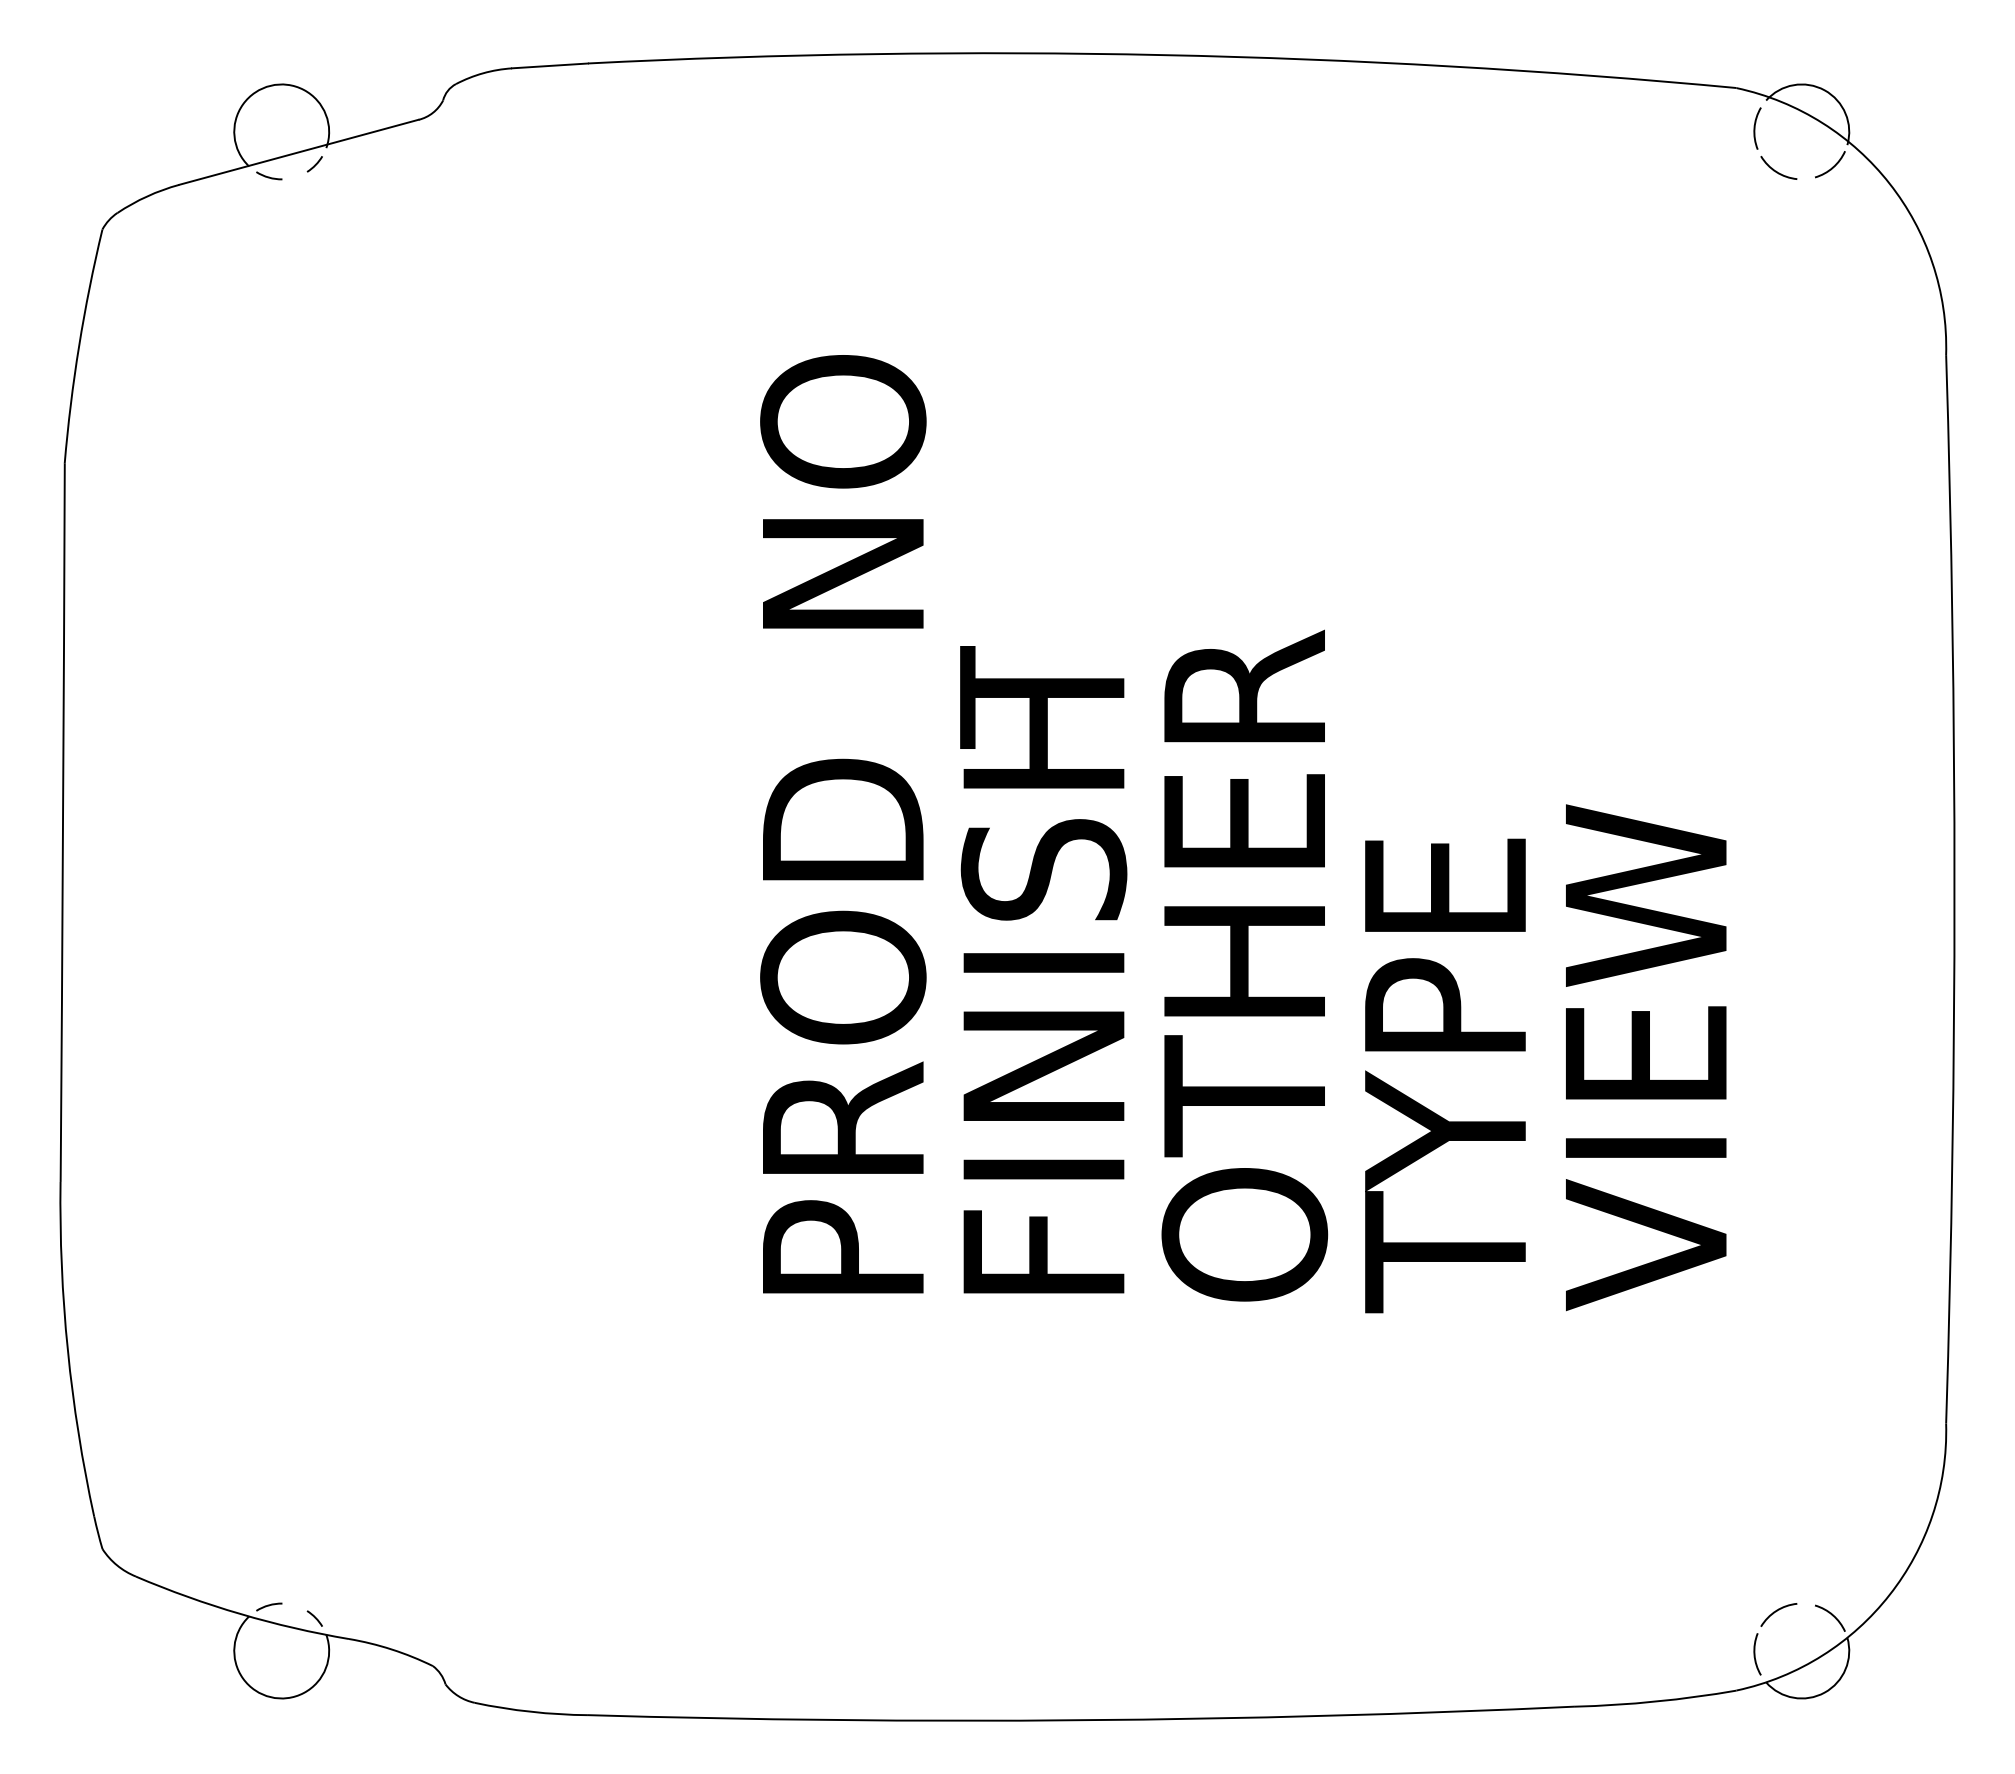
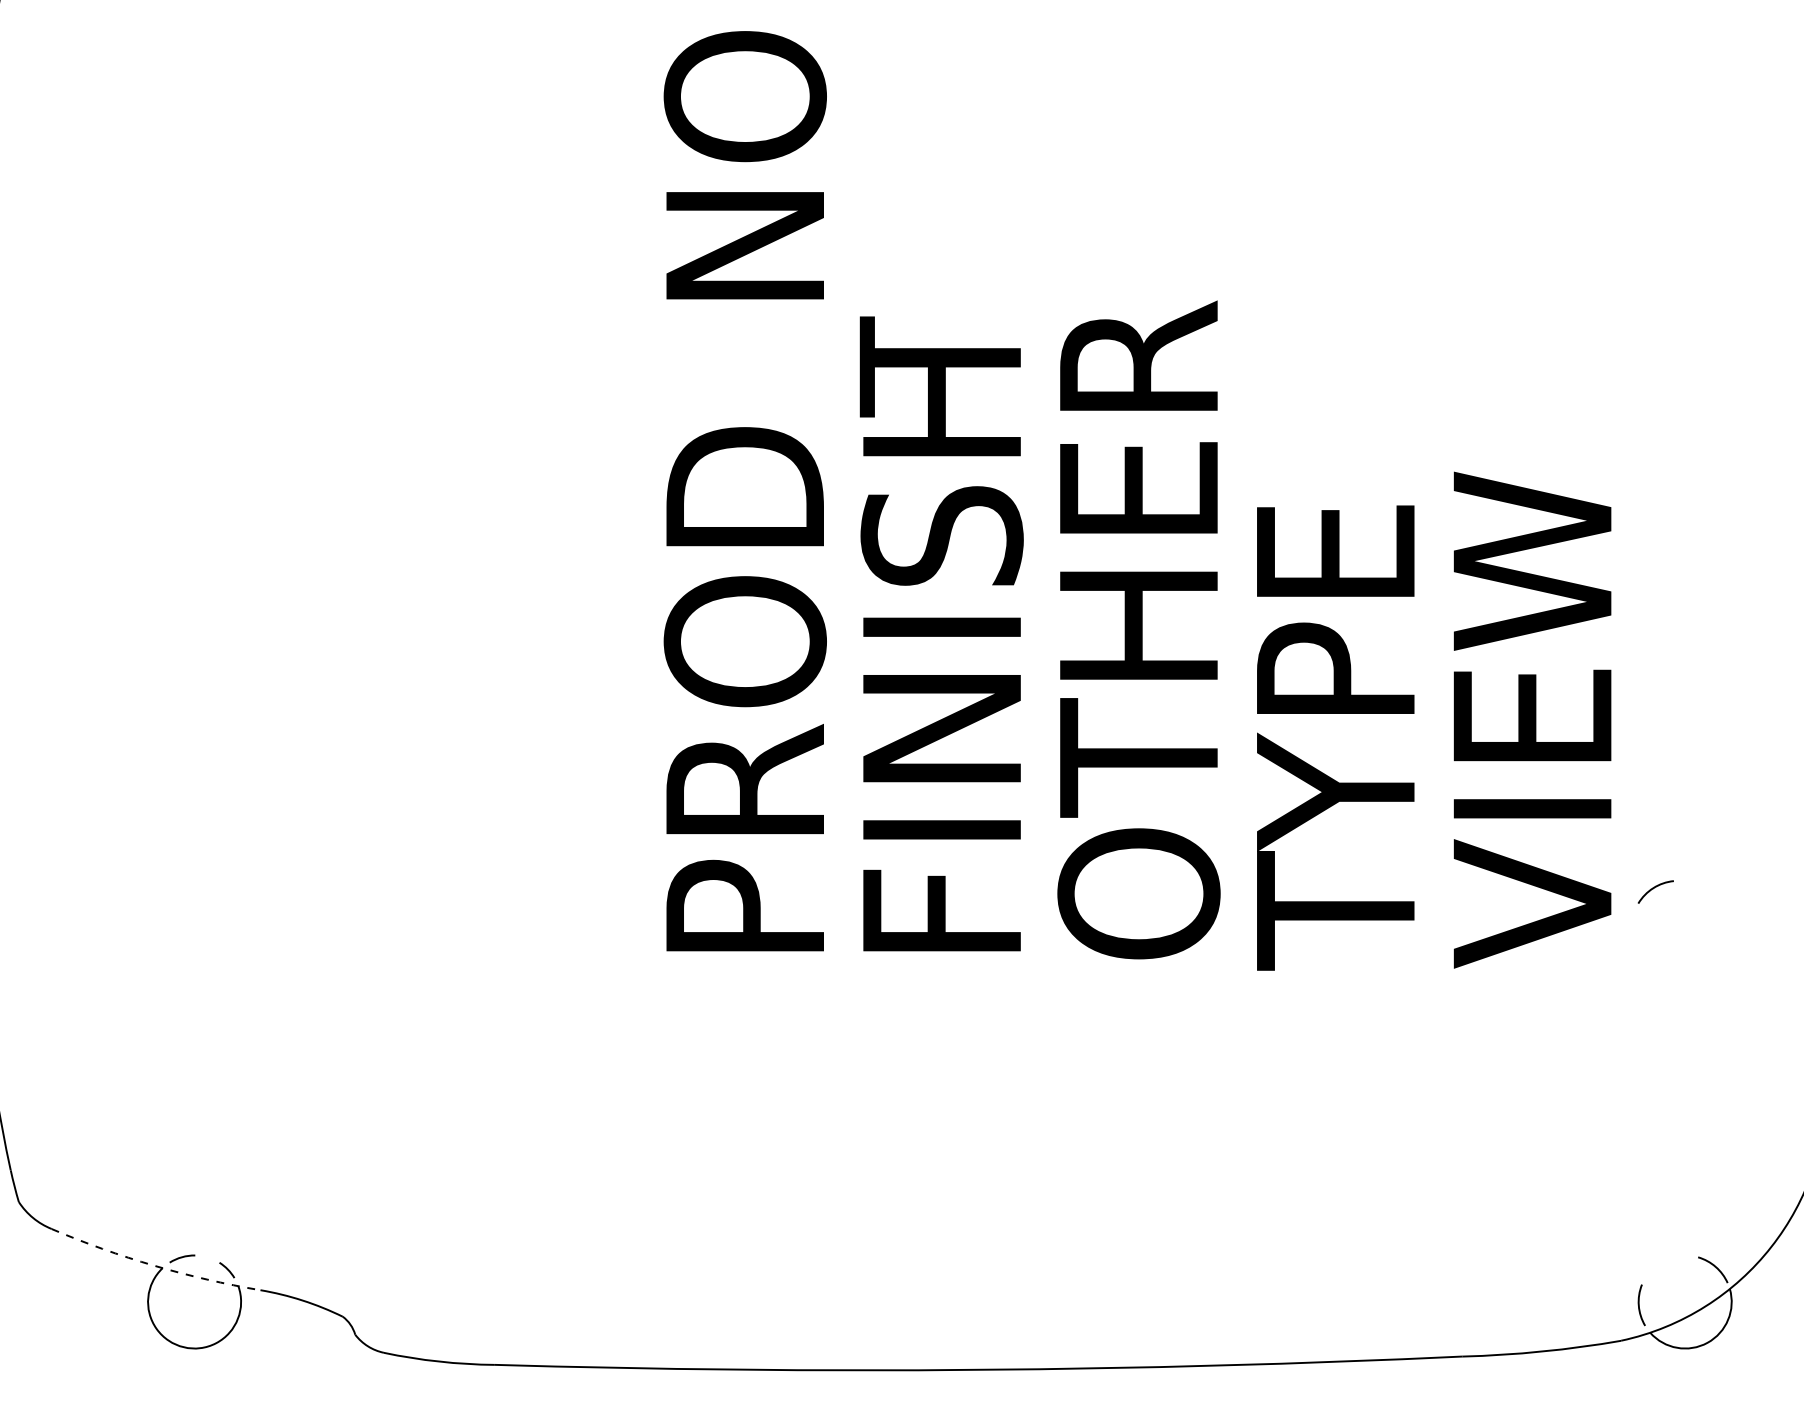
arc: (1776, 1612) -> (1653, 889), moved
arc: (240, 1614) -> (154, 1266), solid -> dashed

